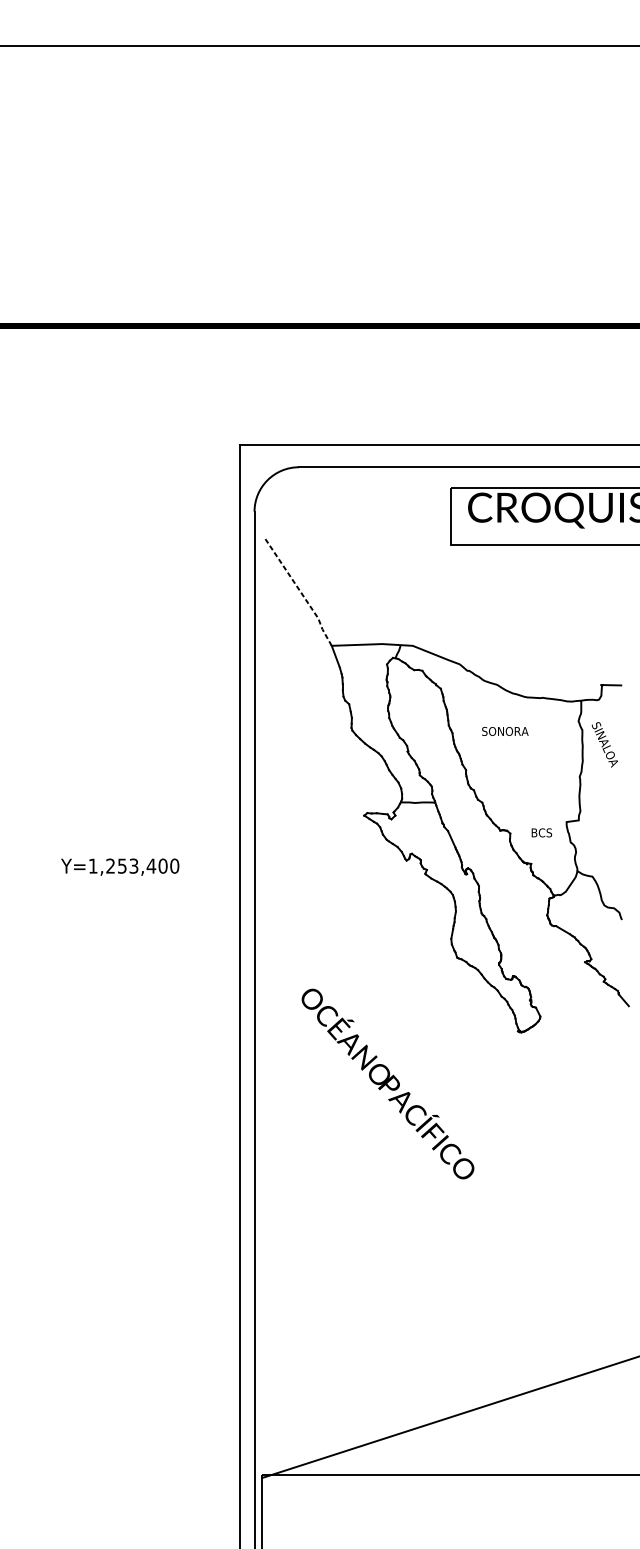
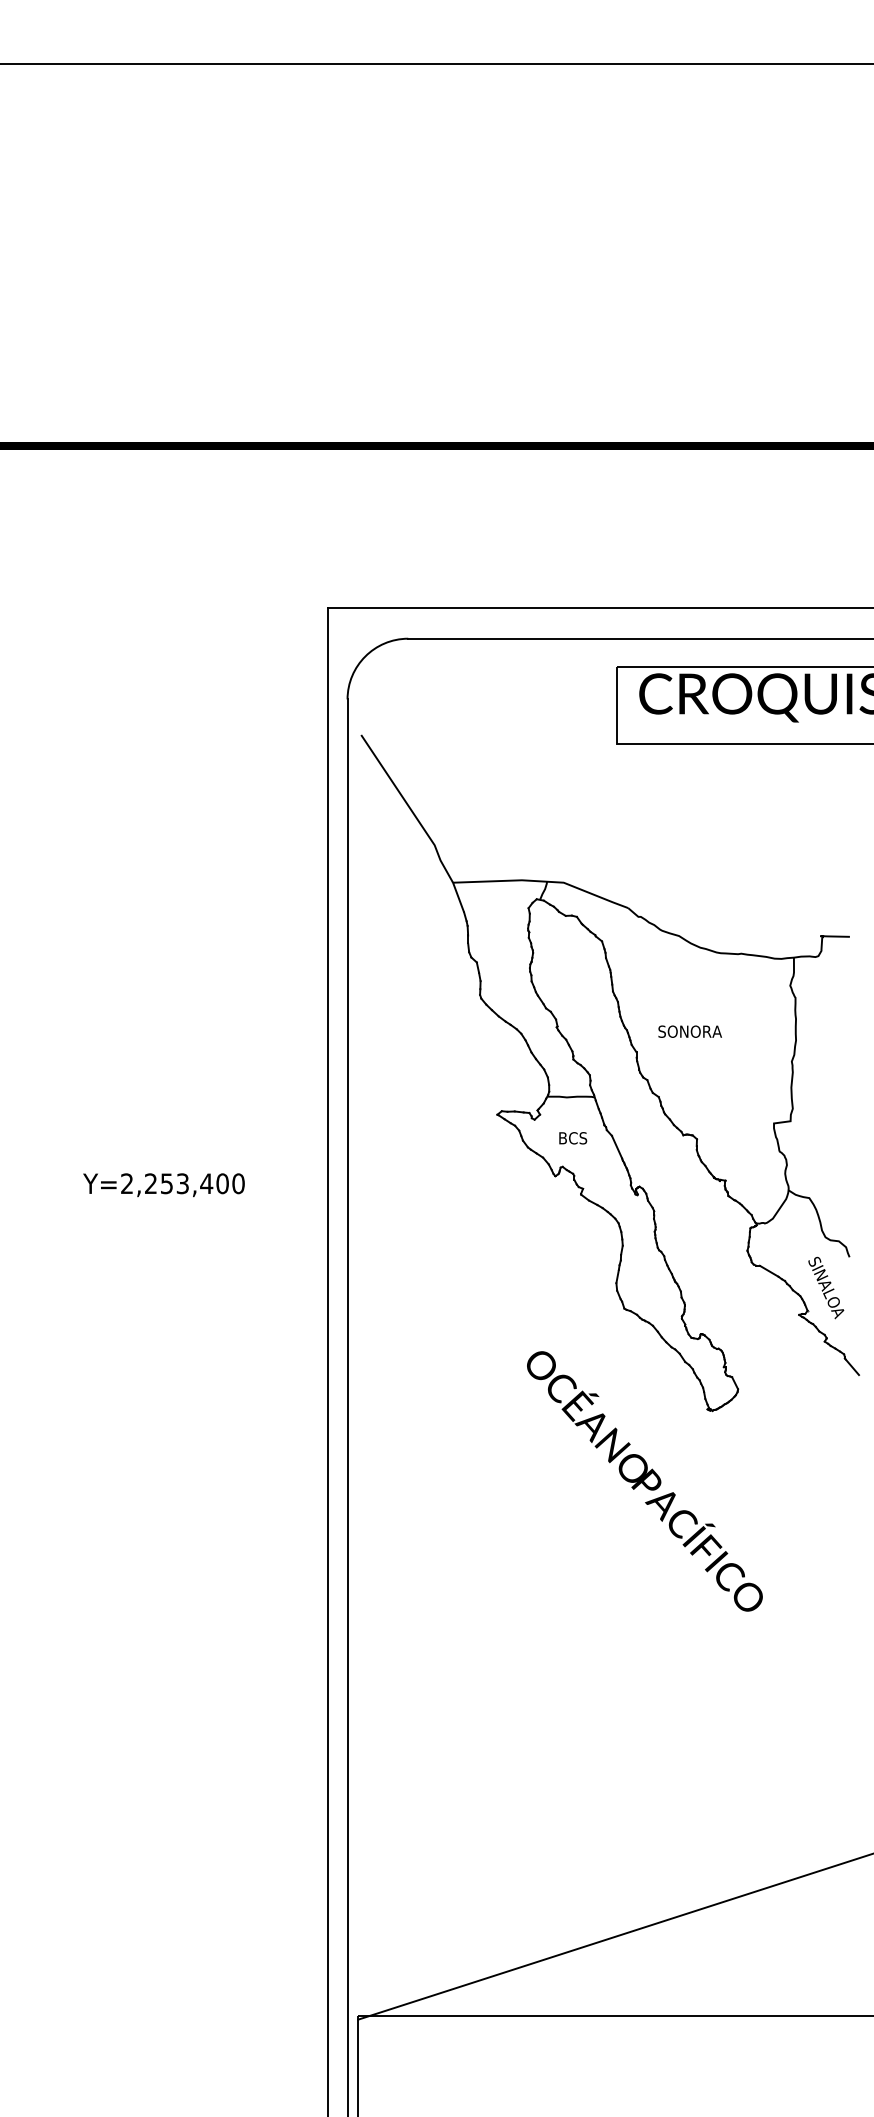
line: (300, 591) -> (410, 808), dashed -> solid
text: (504, 731) -> (689, 1031), moved
text: (605, 744) -> (826, 1287), moved
text: (542, 833) -> (573, 1138), moved
text: (92, 865) -> (126, 1183), Y=1,253,400 -> Y=2,253,400
text: (387, 1084) -> (644, 1481), moved

